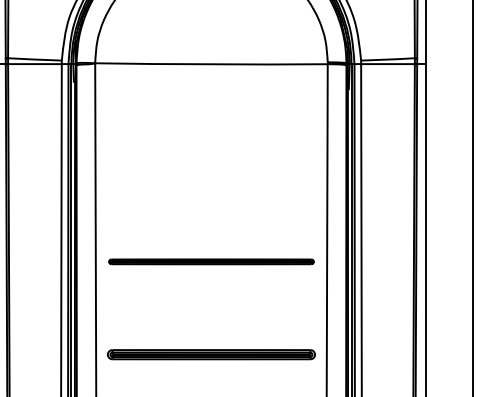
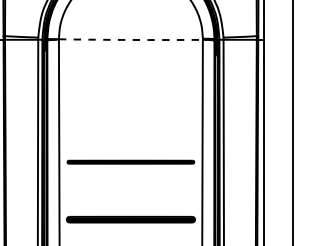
arc: (210, 63) -> (130, 39), solid -> dashed

